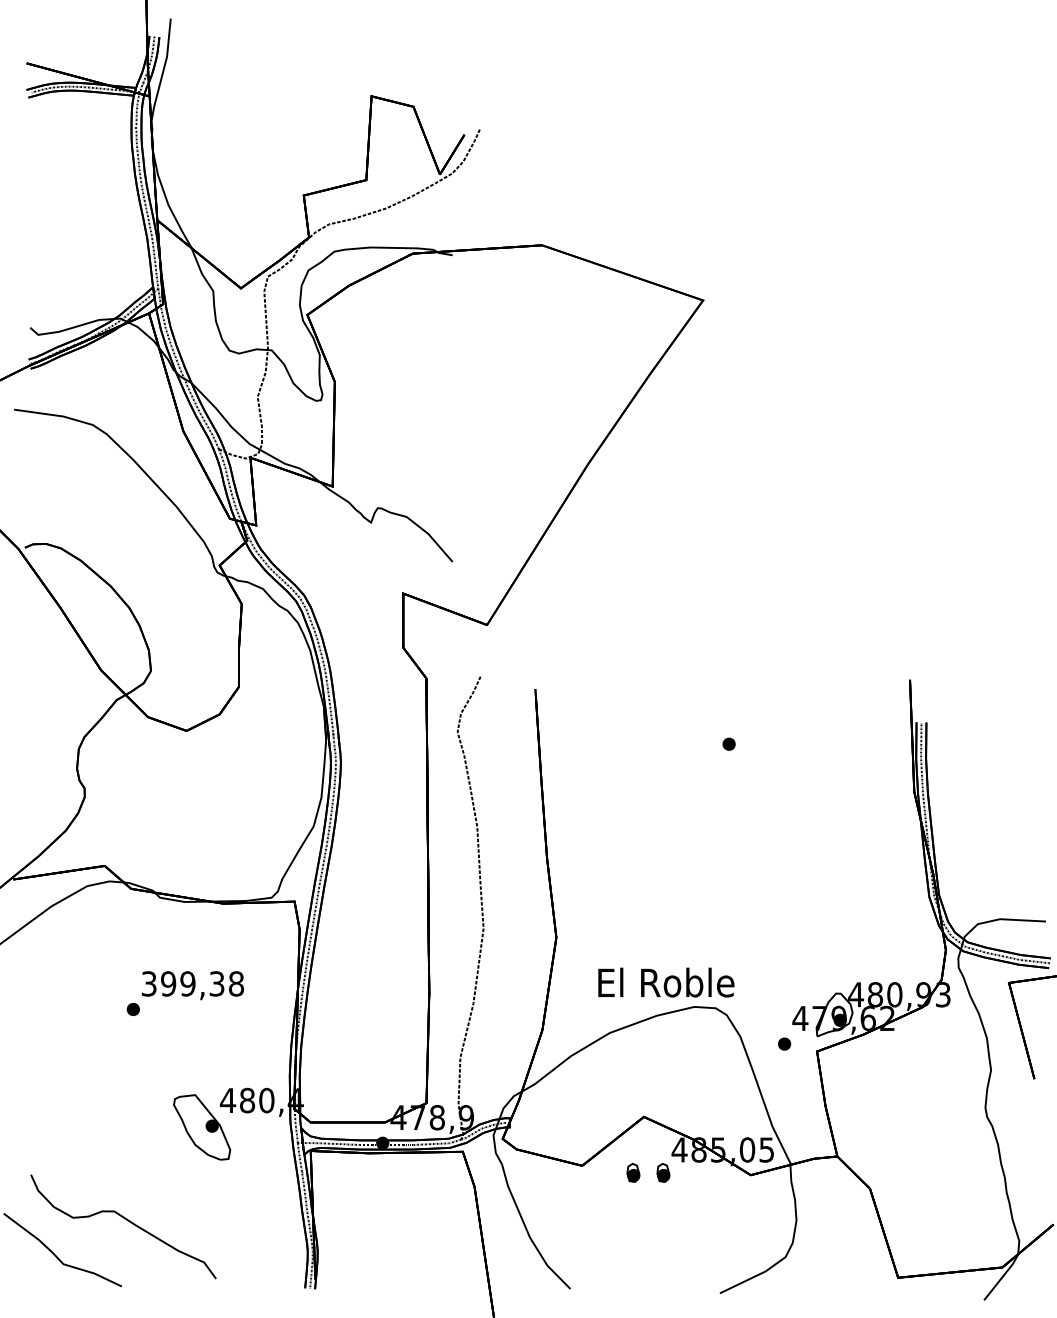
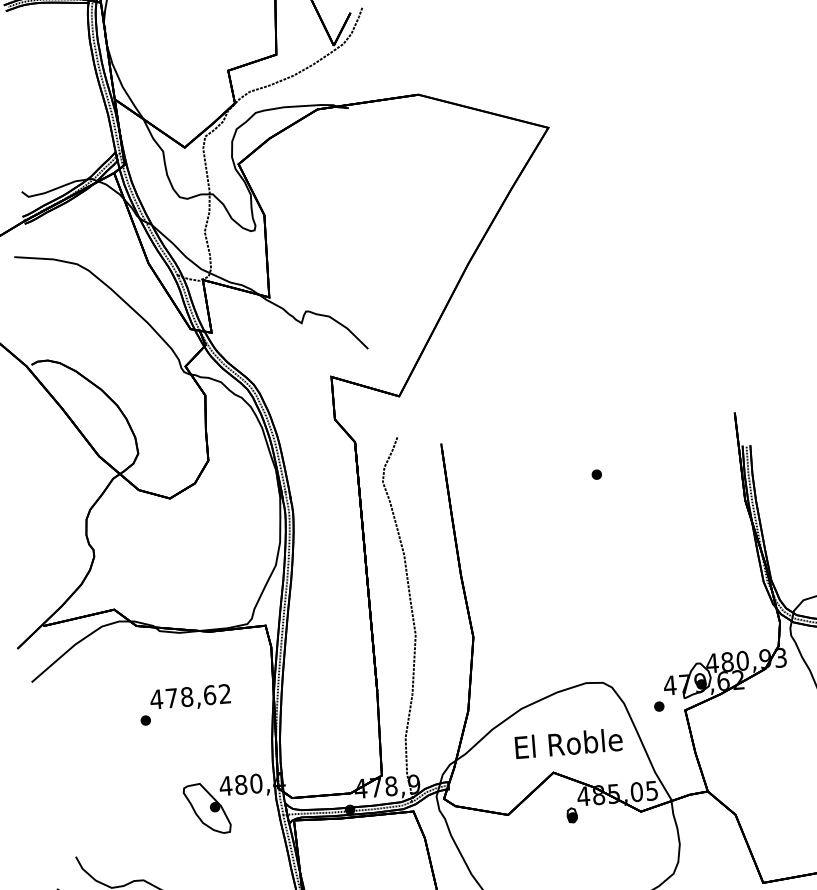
text: (666, 982) -> (568, 743), moved
text: (192, 983) -> (190, 696), 399,38 -> 478,62
part: (633, 1172) -> (548, 816), removed

